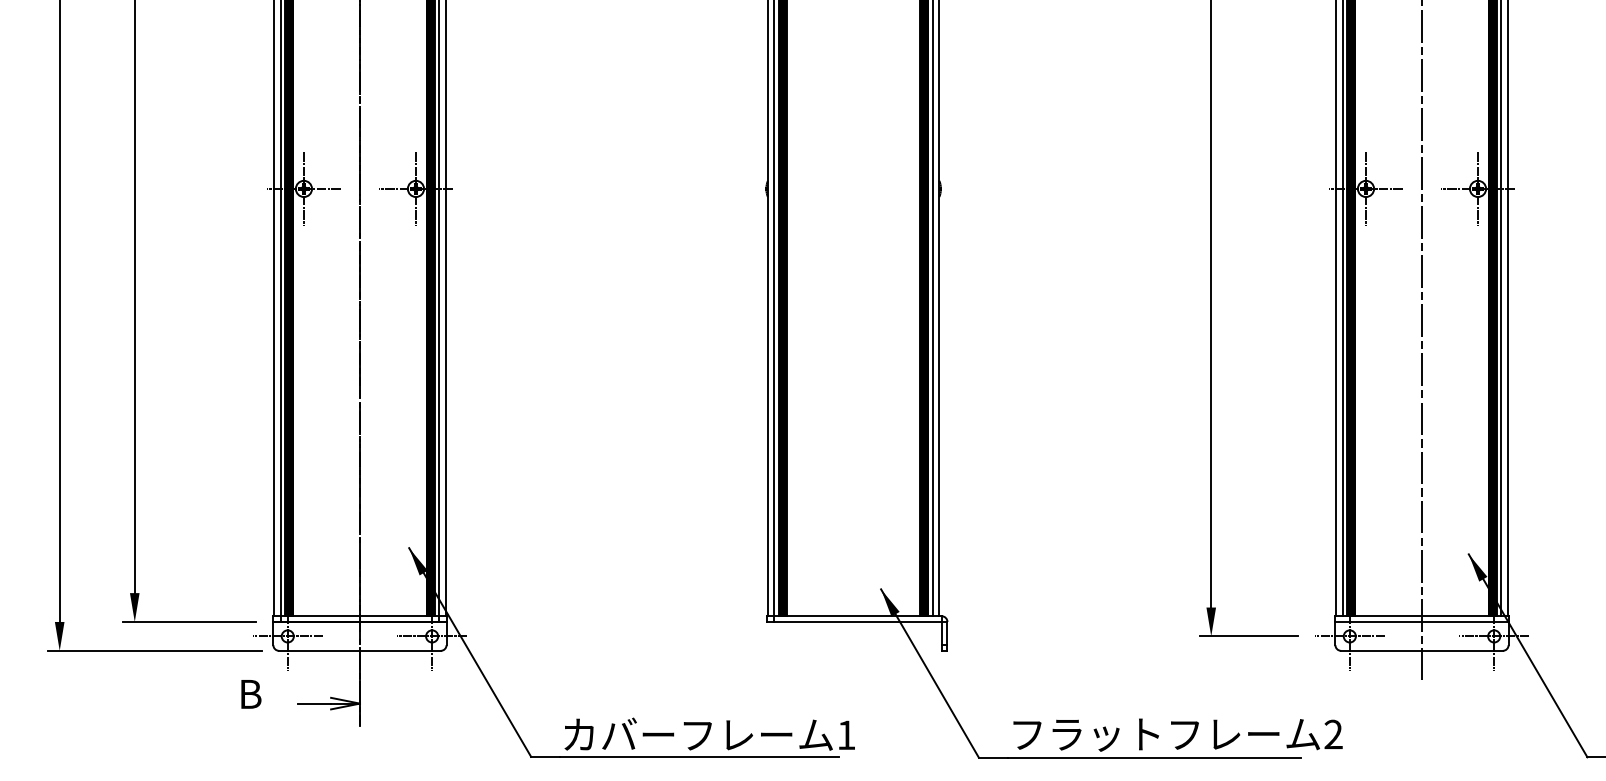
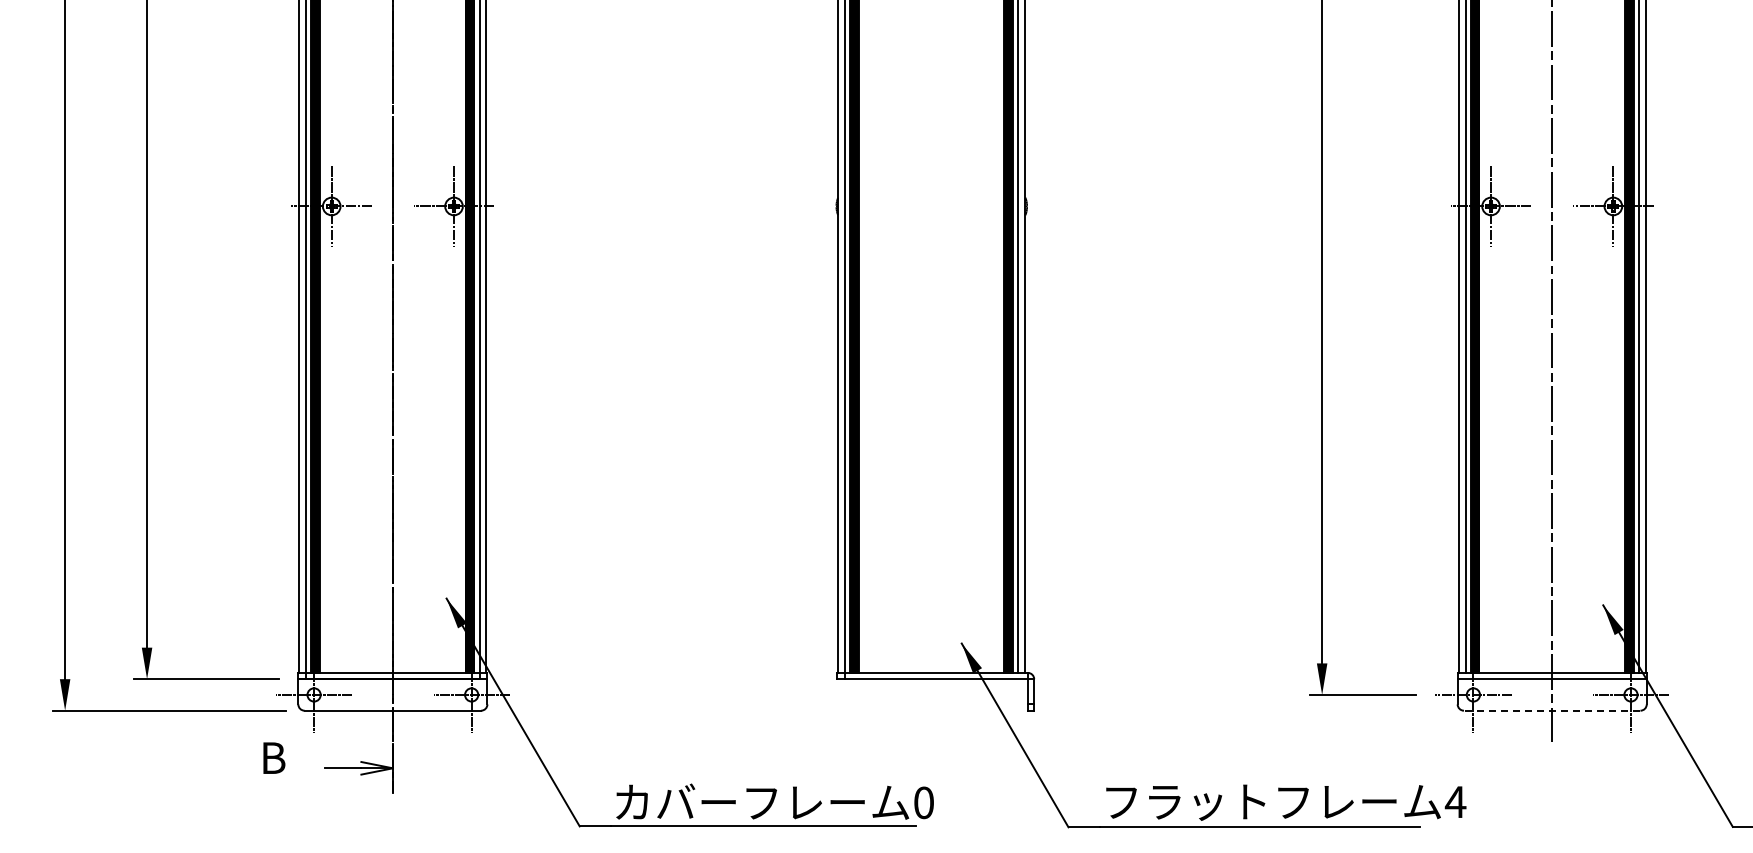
line: (1422, 650) -> (1552, 710), solid -> dashed
text: (1333, 733) -> (1455, 800), 2 -> 4
text: (846, 735) -> (923, 803), 1 -> 0

